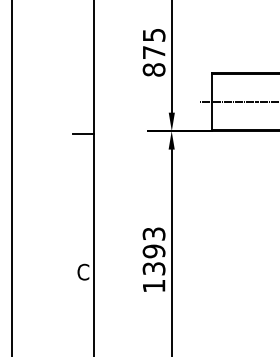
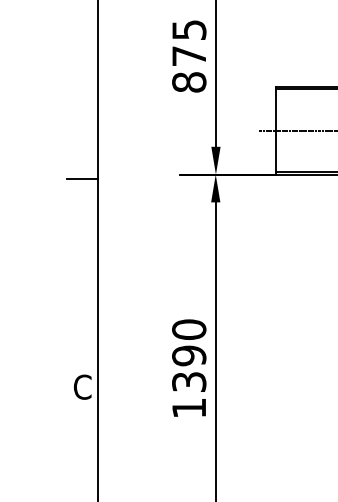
text: (153, 233) -> (188, 328), 1393 -> 1390

